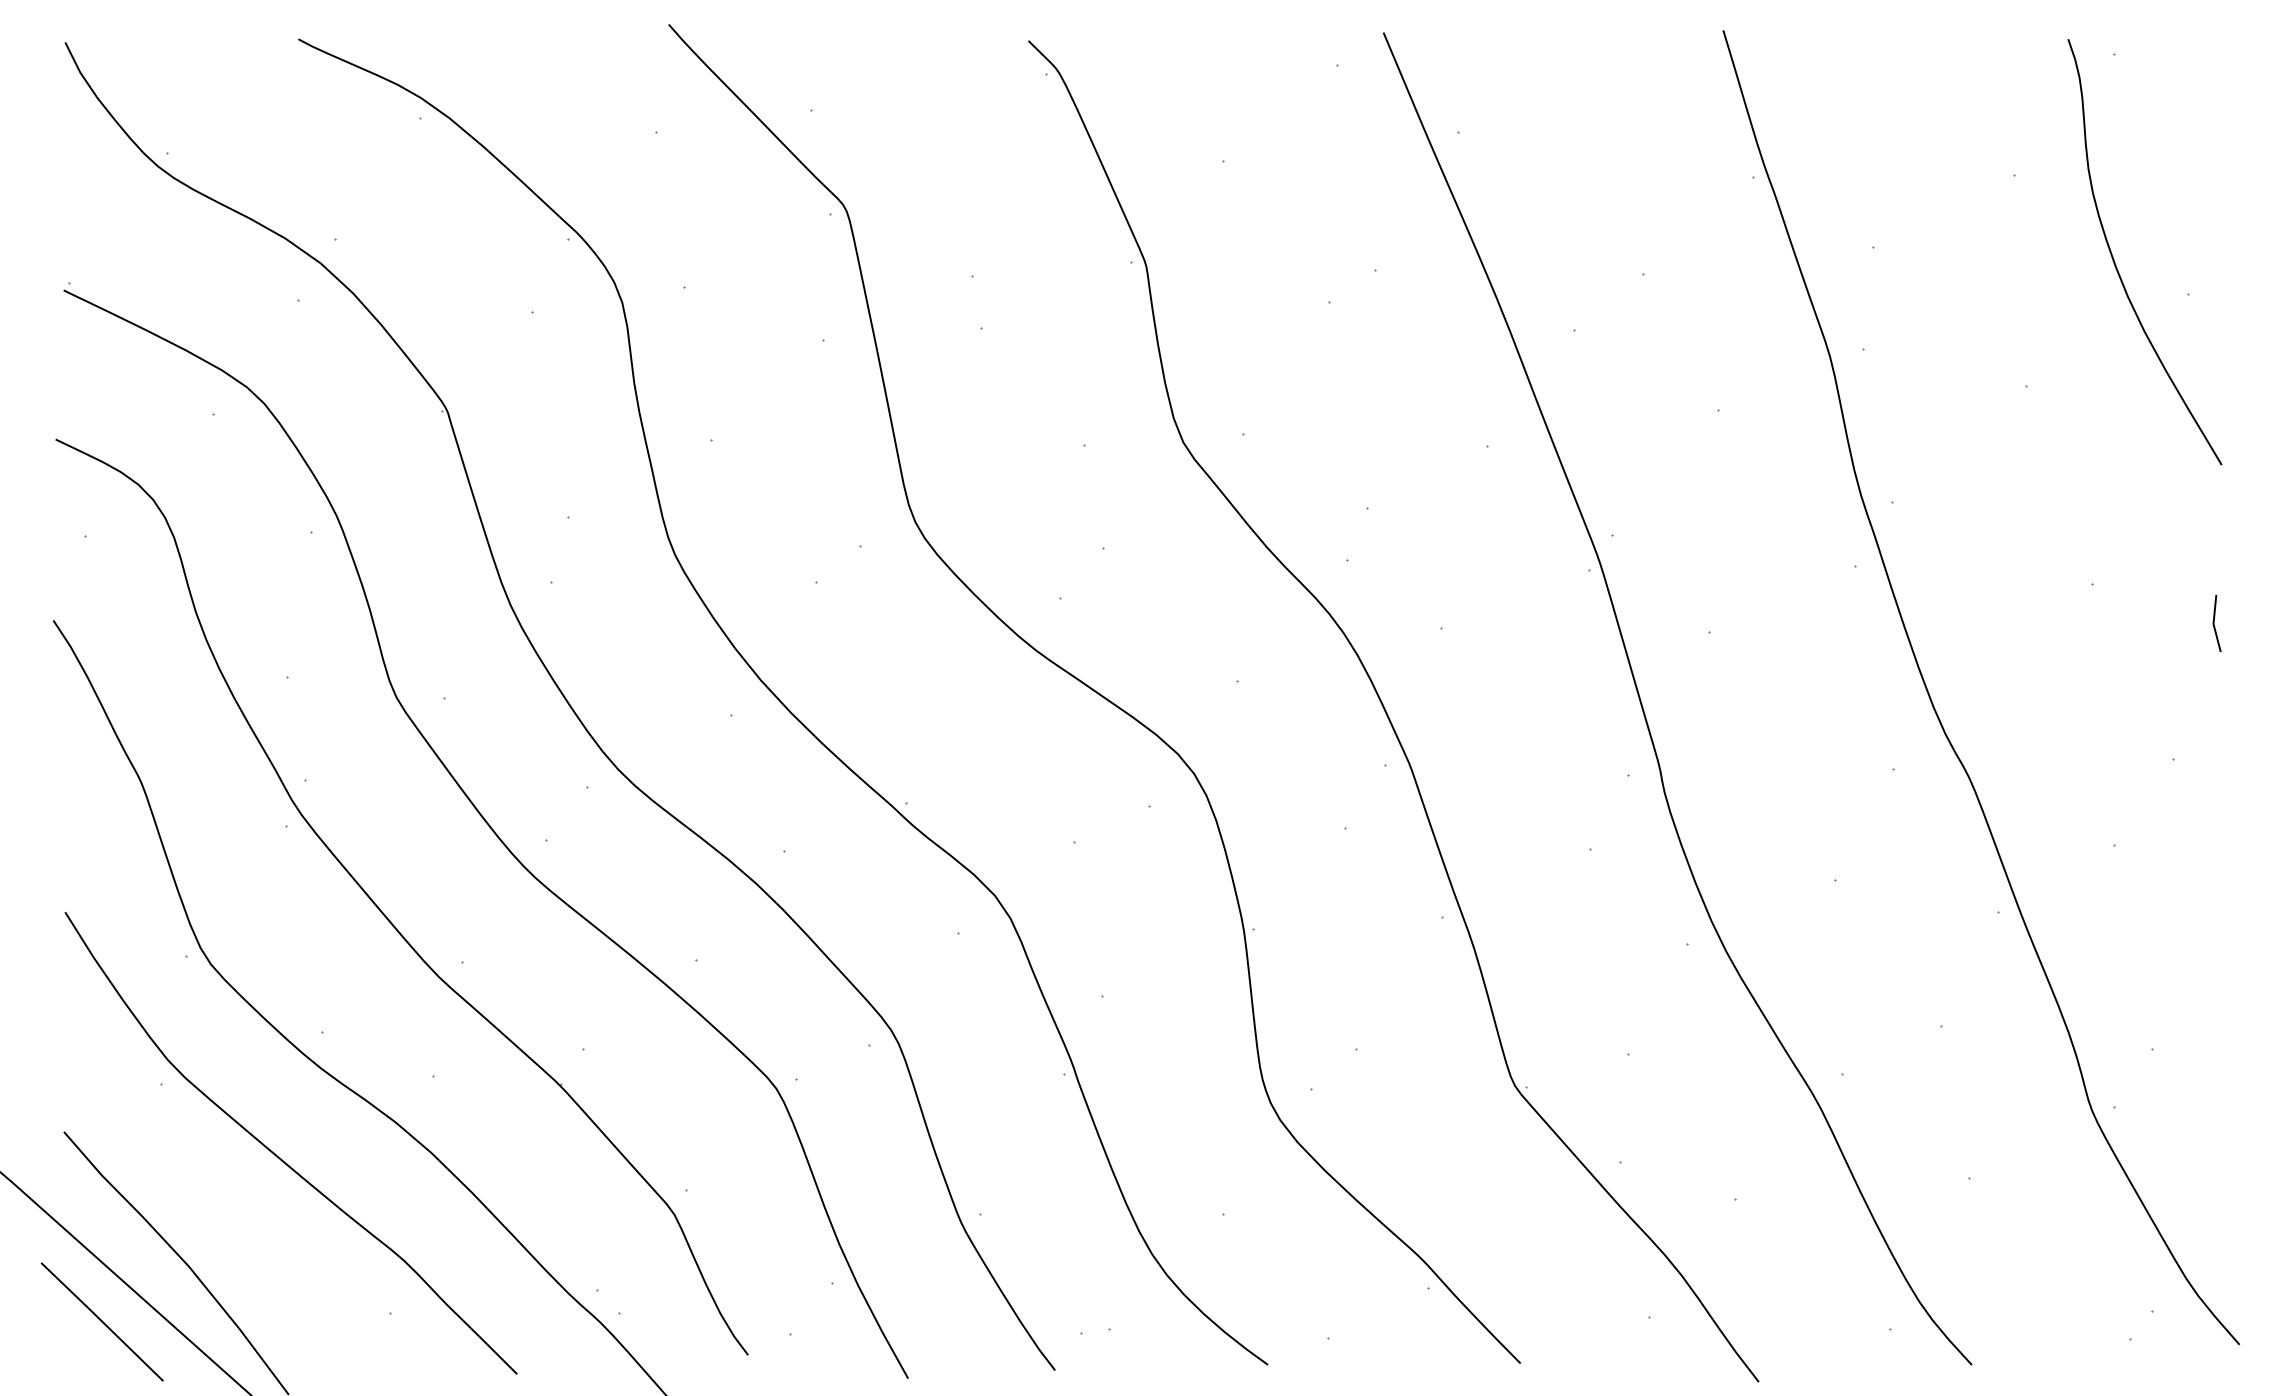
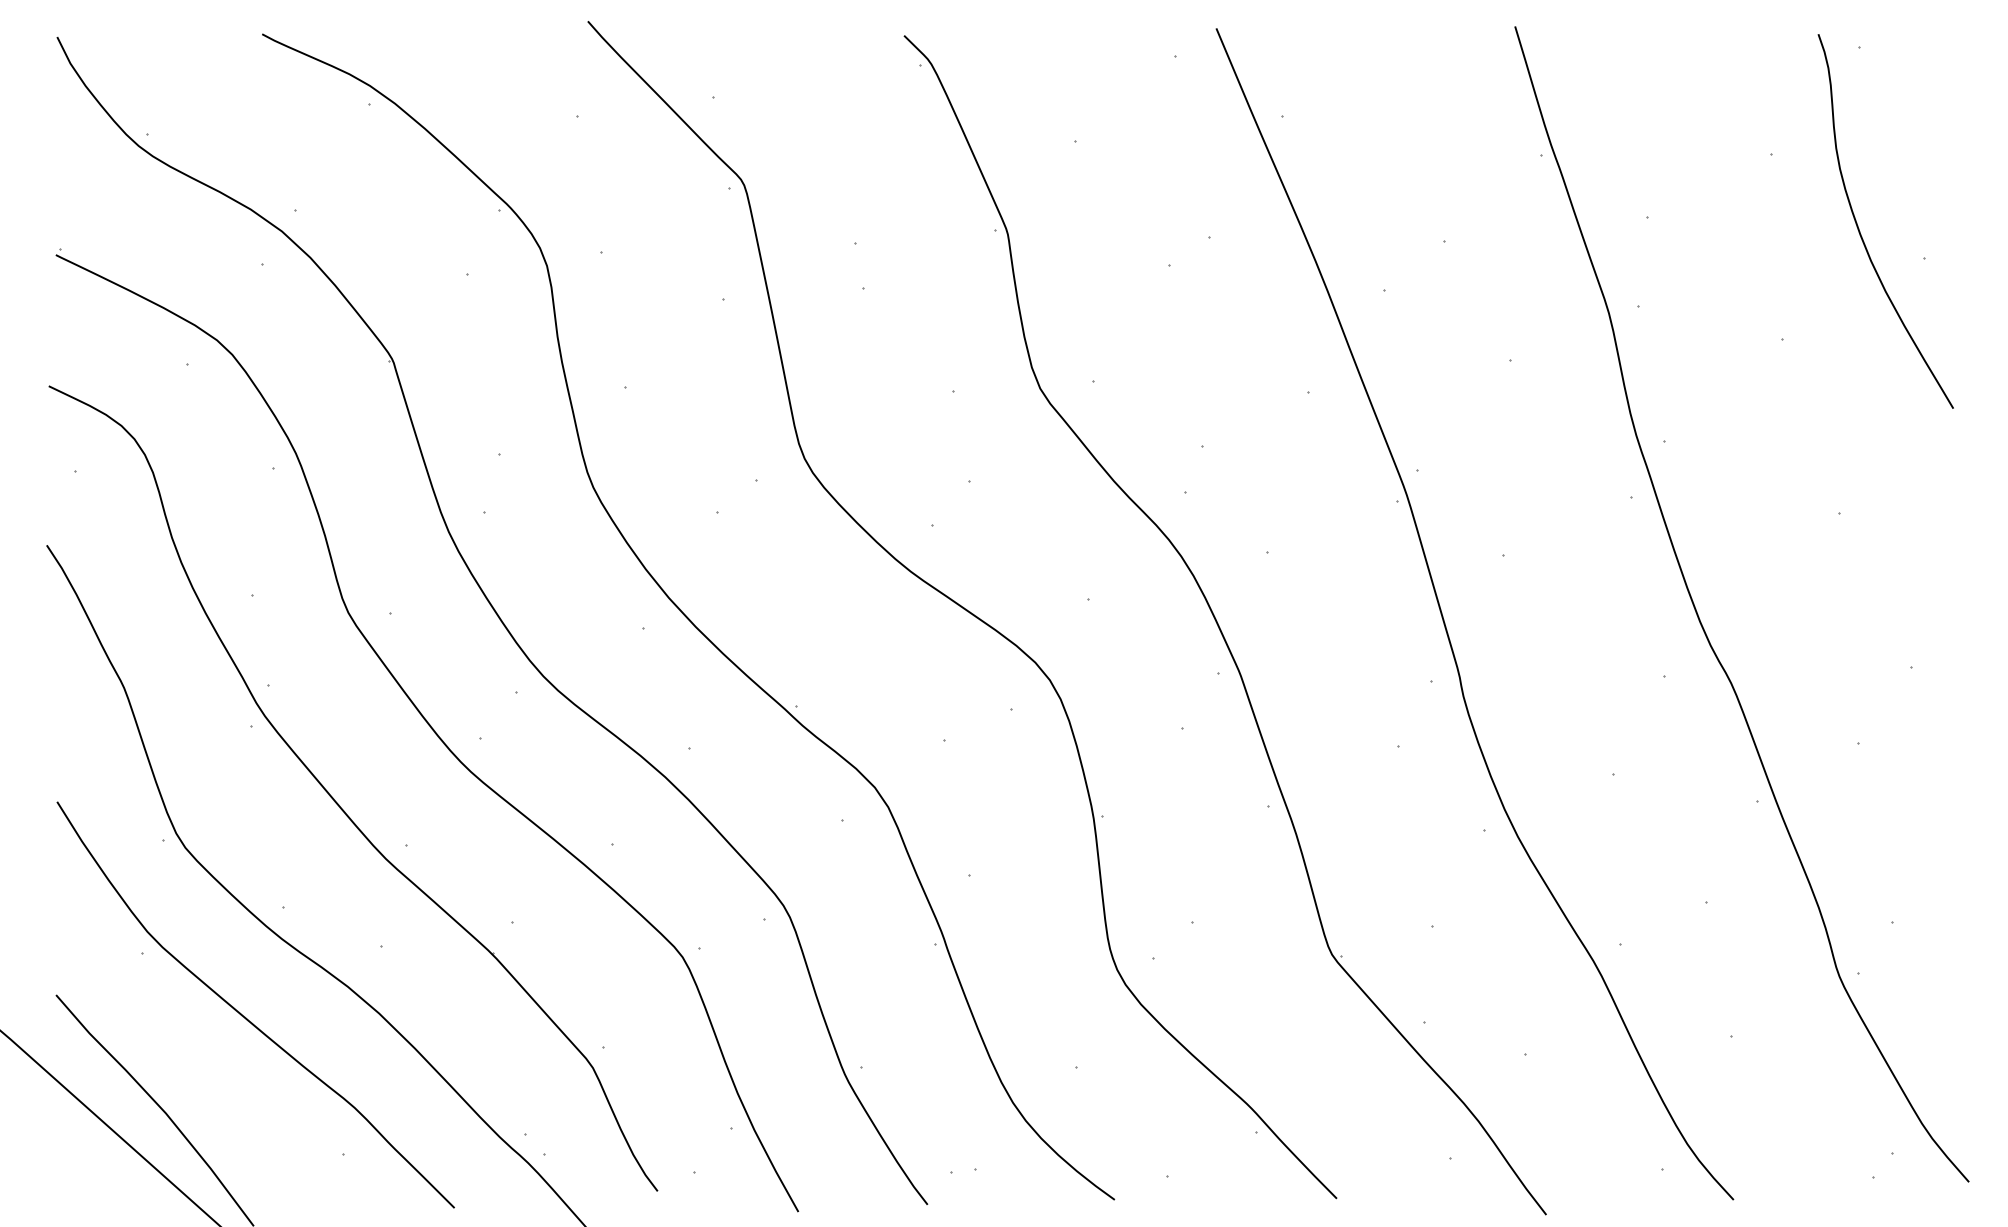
line: (2214, 623) -> (1947, 547), removed
line: (101, 1321) -> (89, 1161), removed

